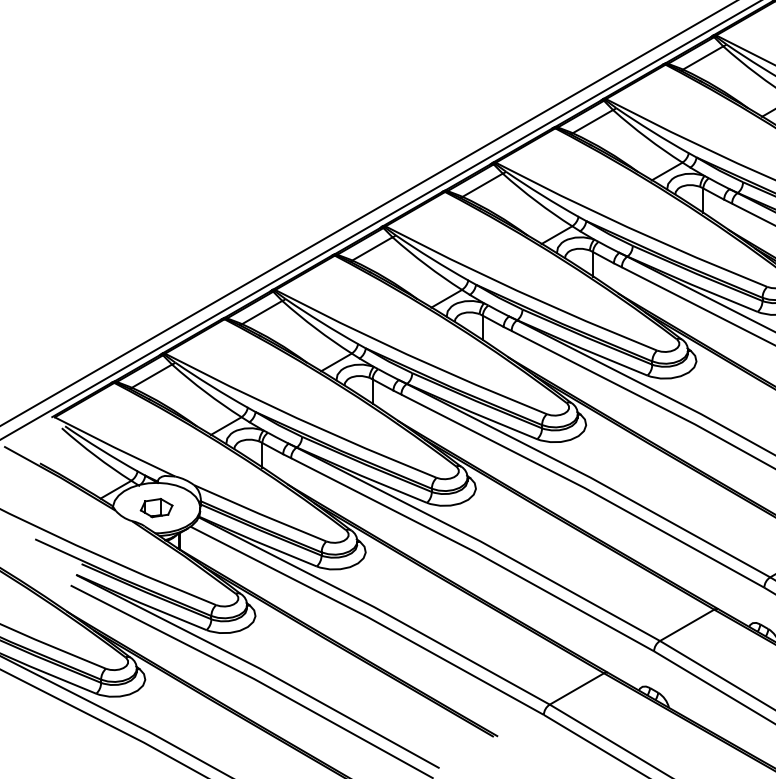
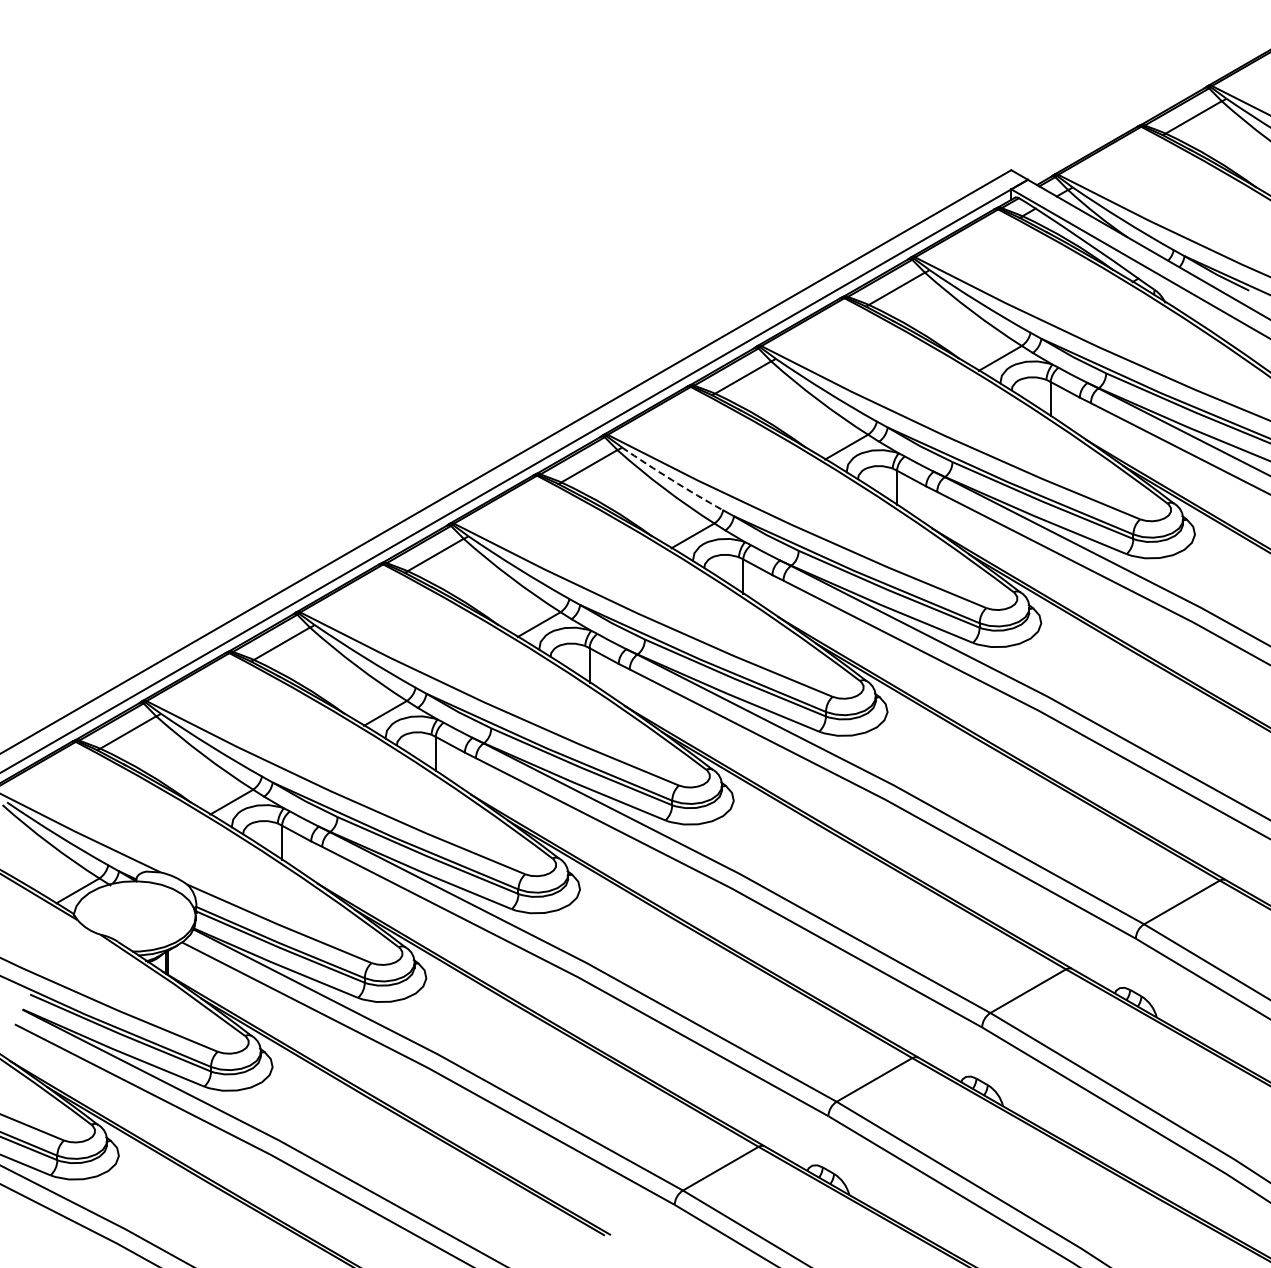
arc: (541, 195) -> (671, 480), solid -> dashed
part: (156, 508) -> (134, 916), removed

